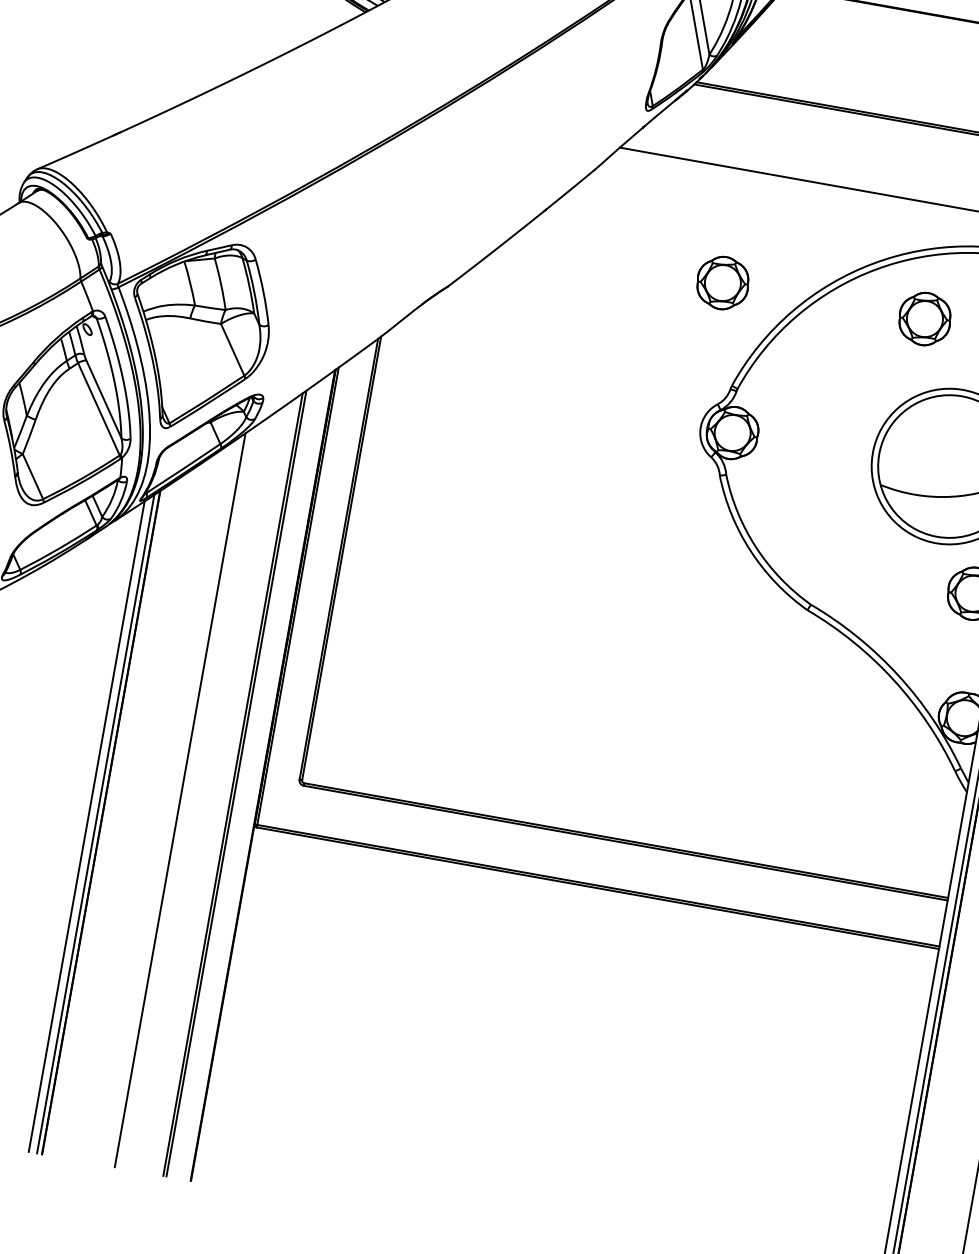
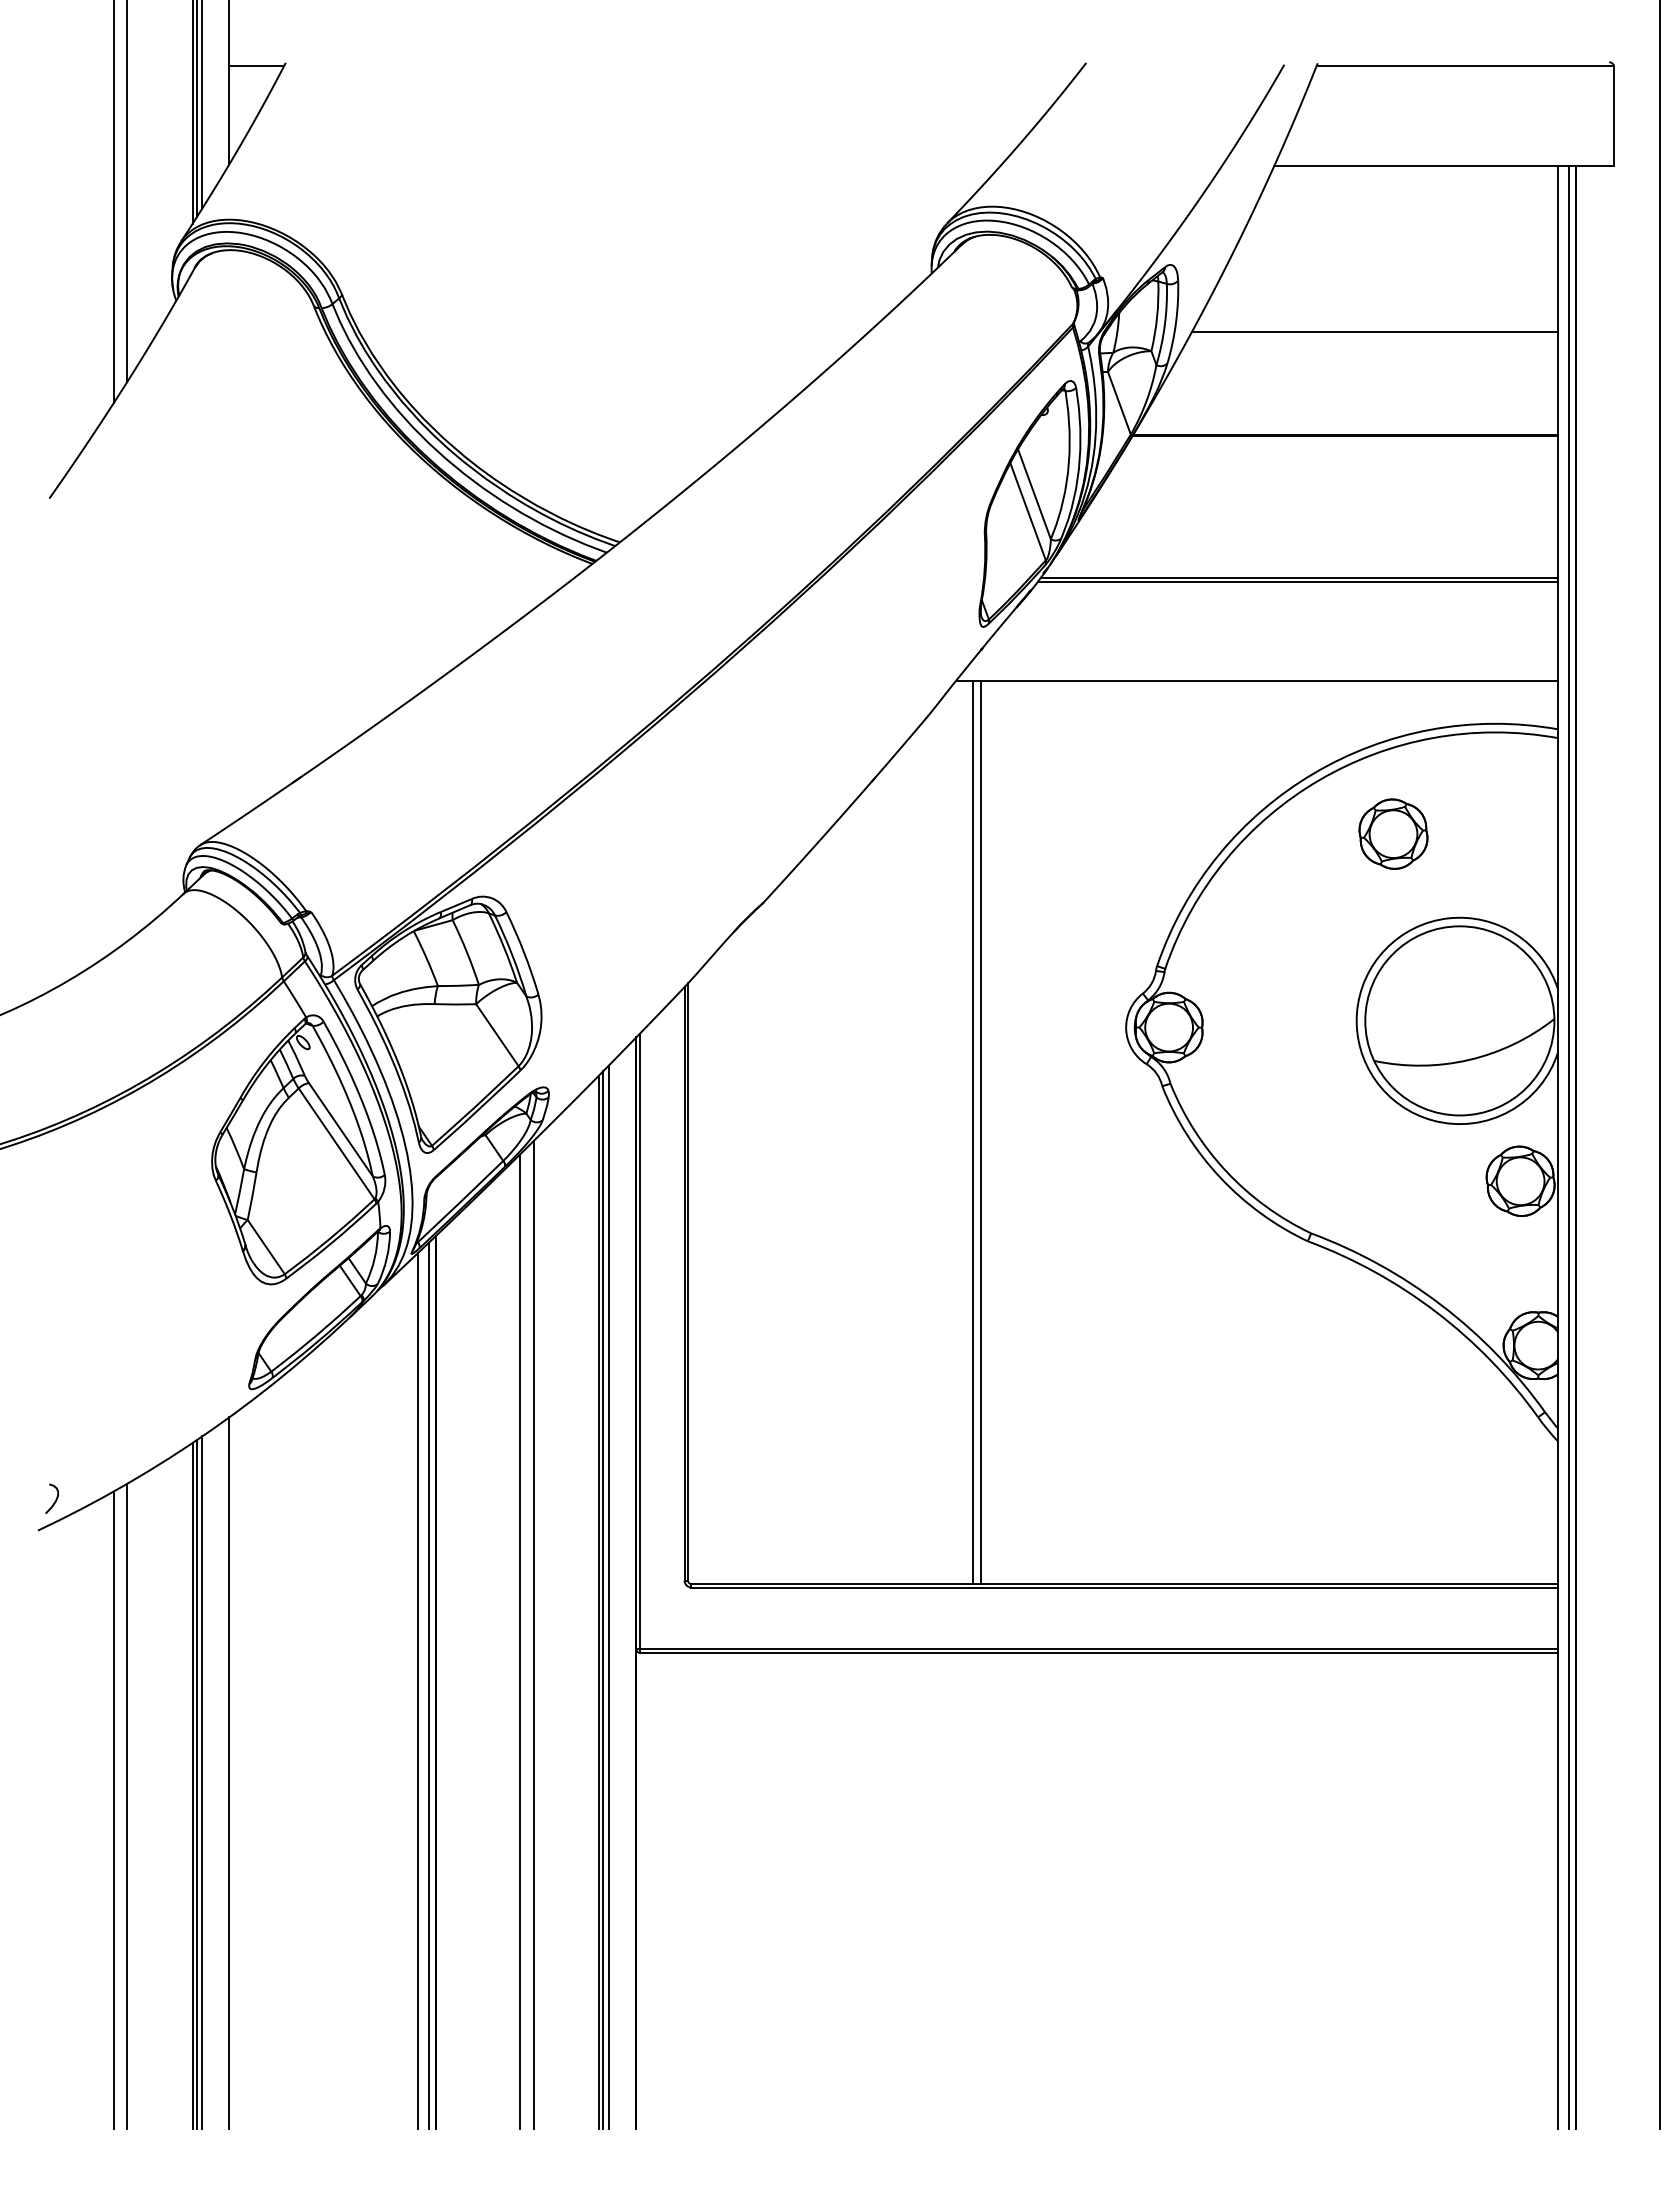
part: (722, 282) -> (1121, 833), removed
line: (572, 484) -> (972, 1132), added
line: (579, 486) -> (981, 1132), added
line: (240, 782) -> (608, 1597), added
line: (168, 803) -> (519, 1641), added

